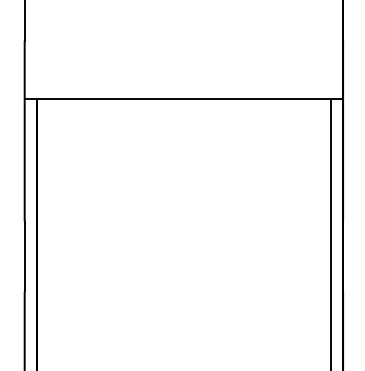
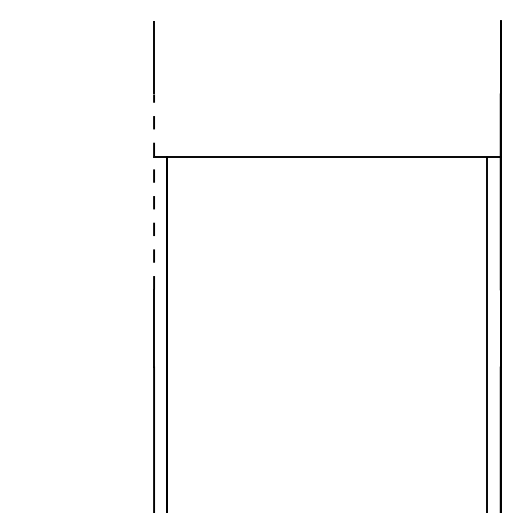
line: (25, 130) -> (154, 191), solid -> dashed

